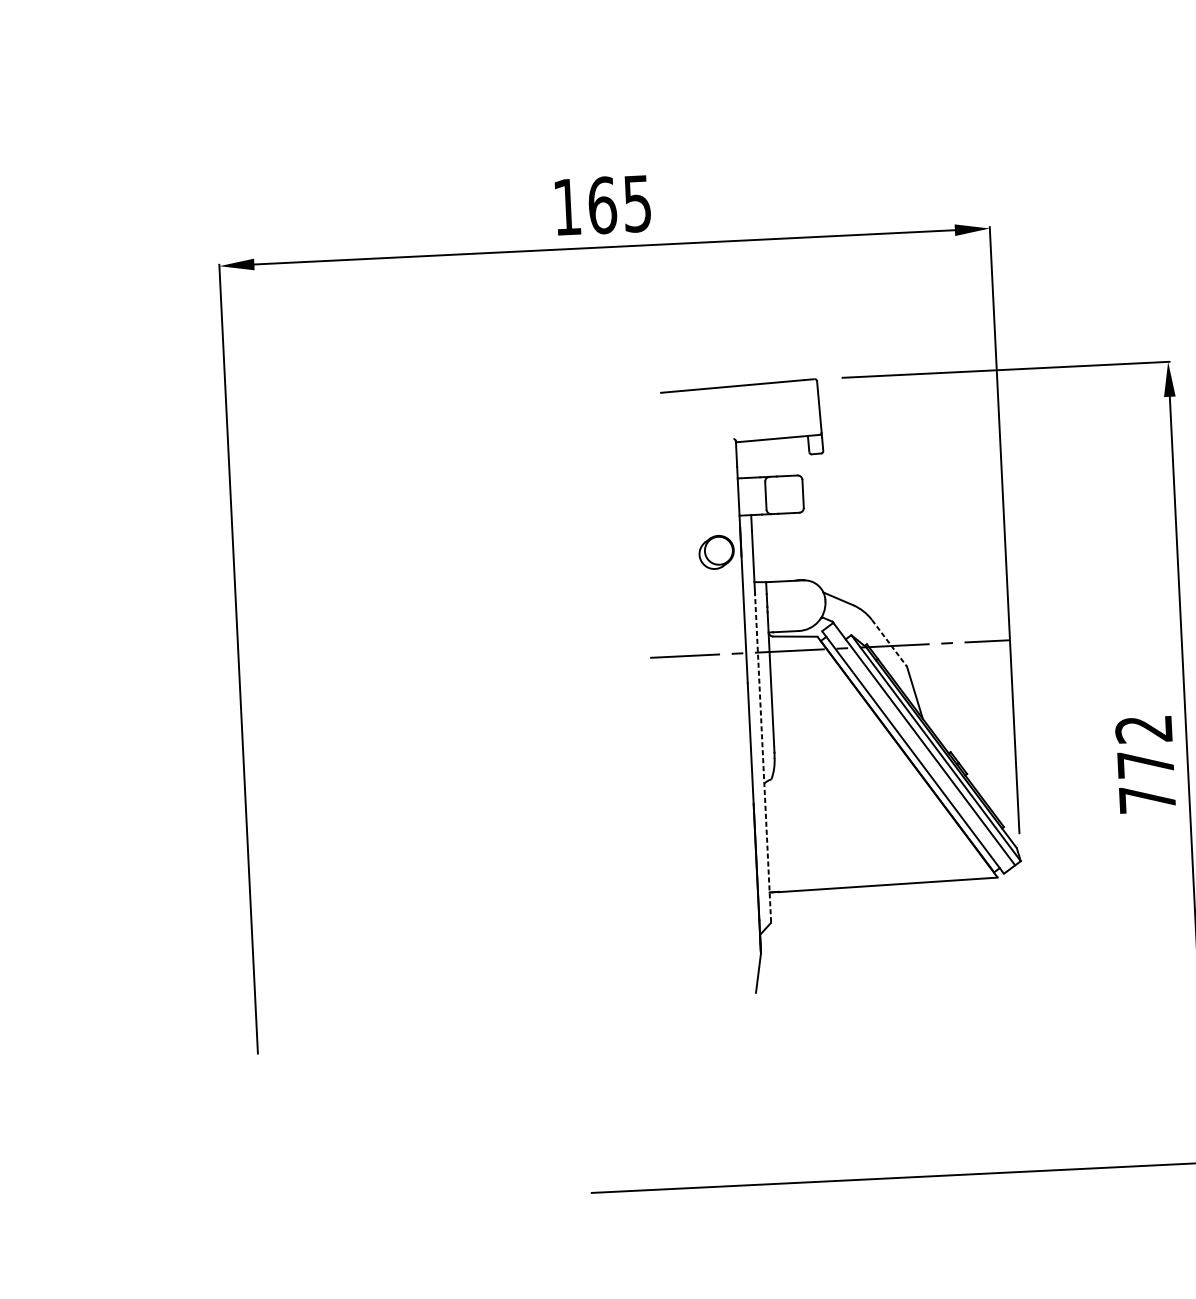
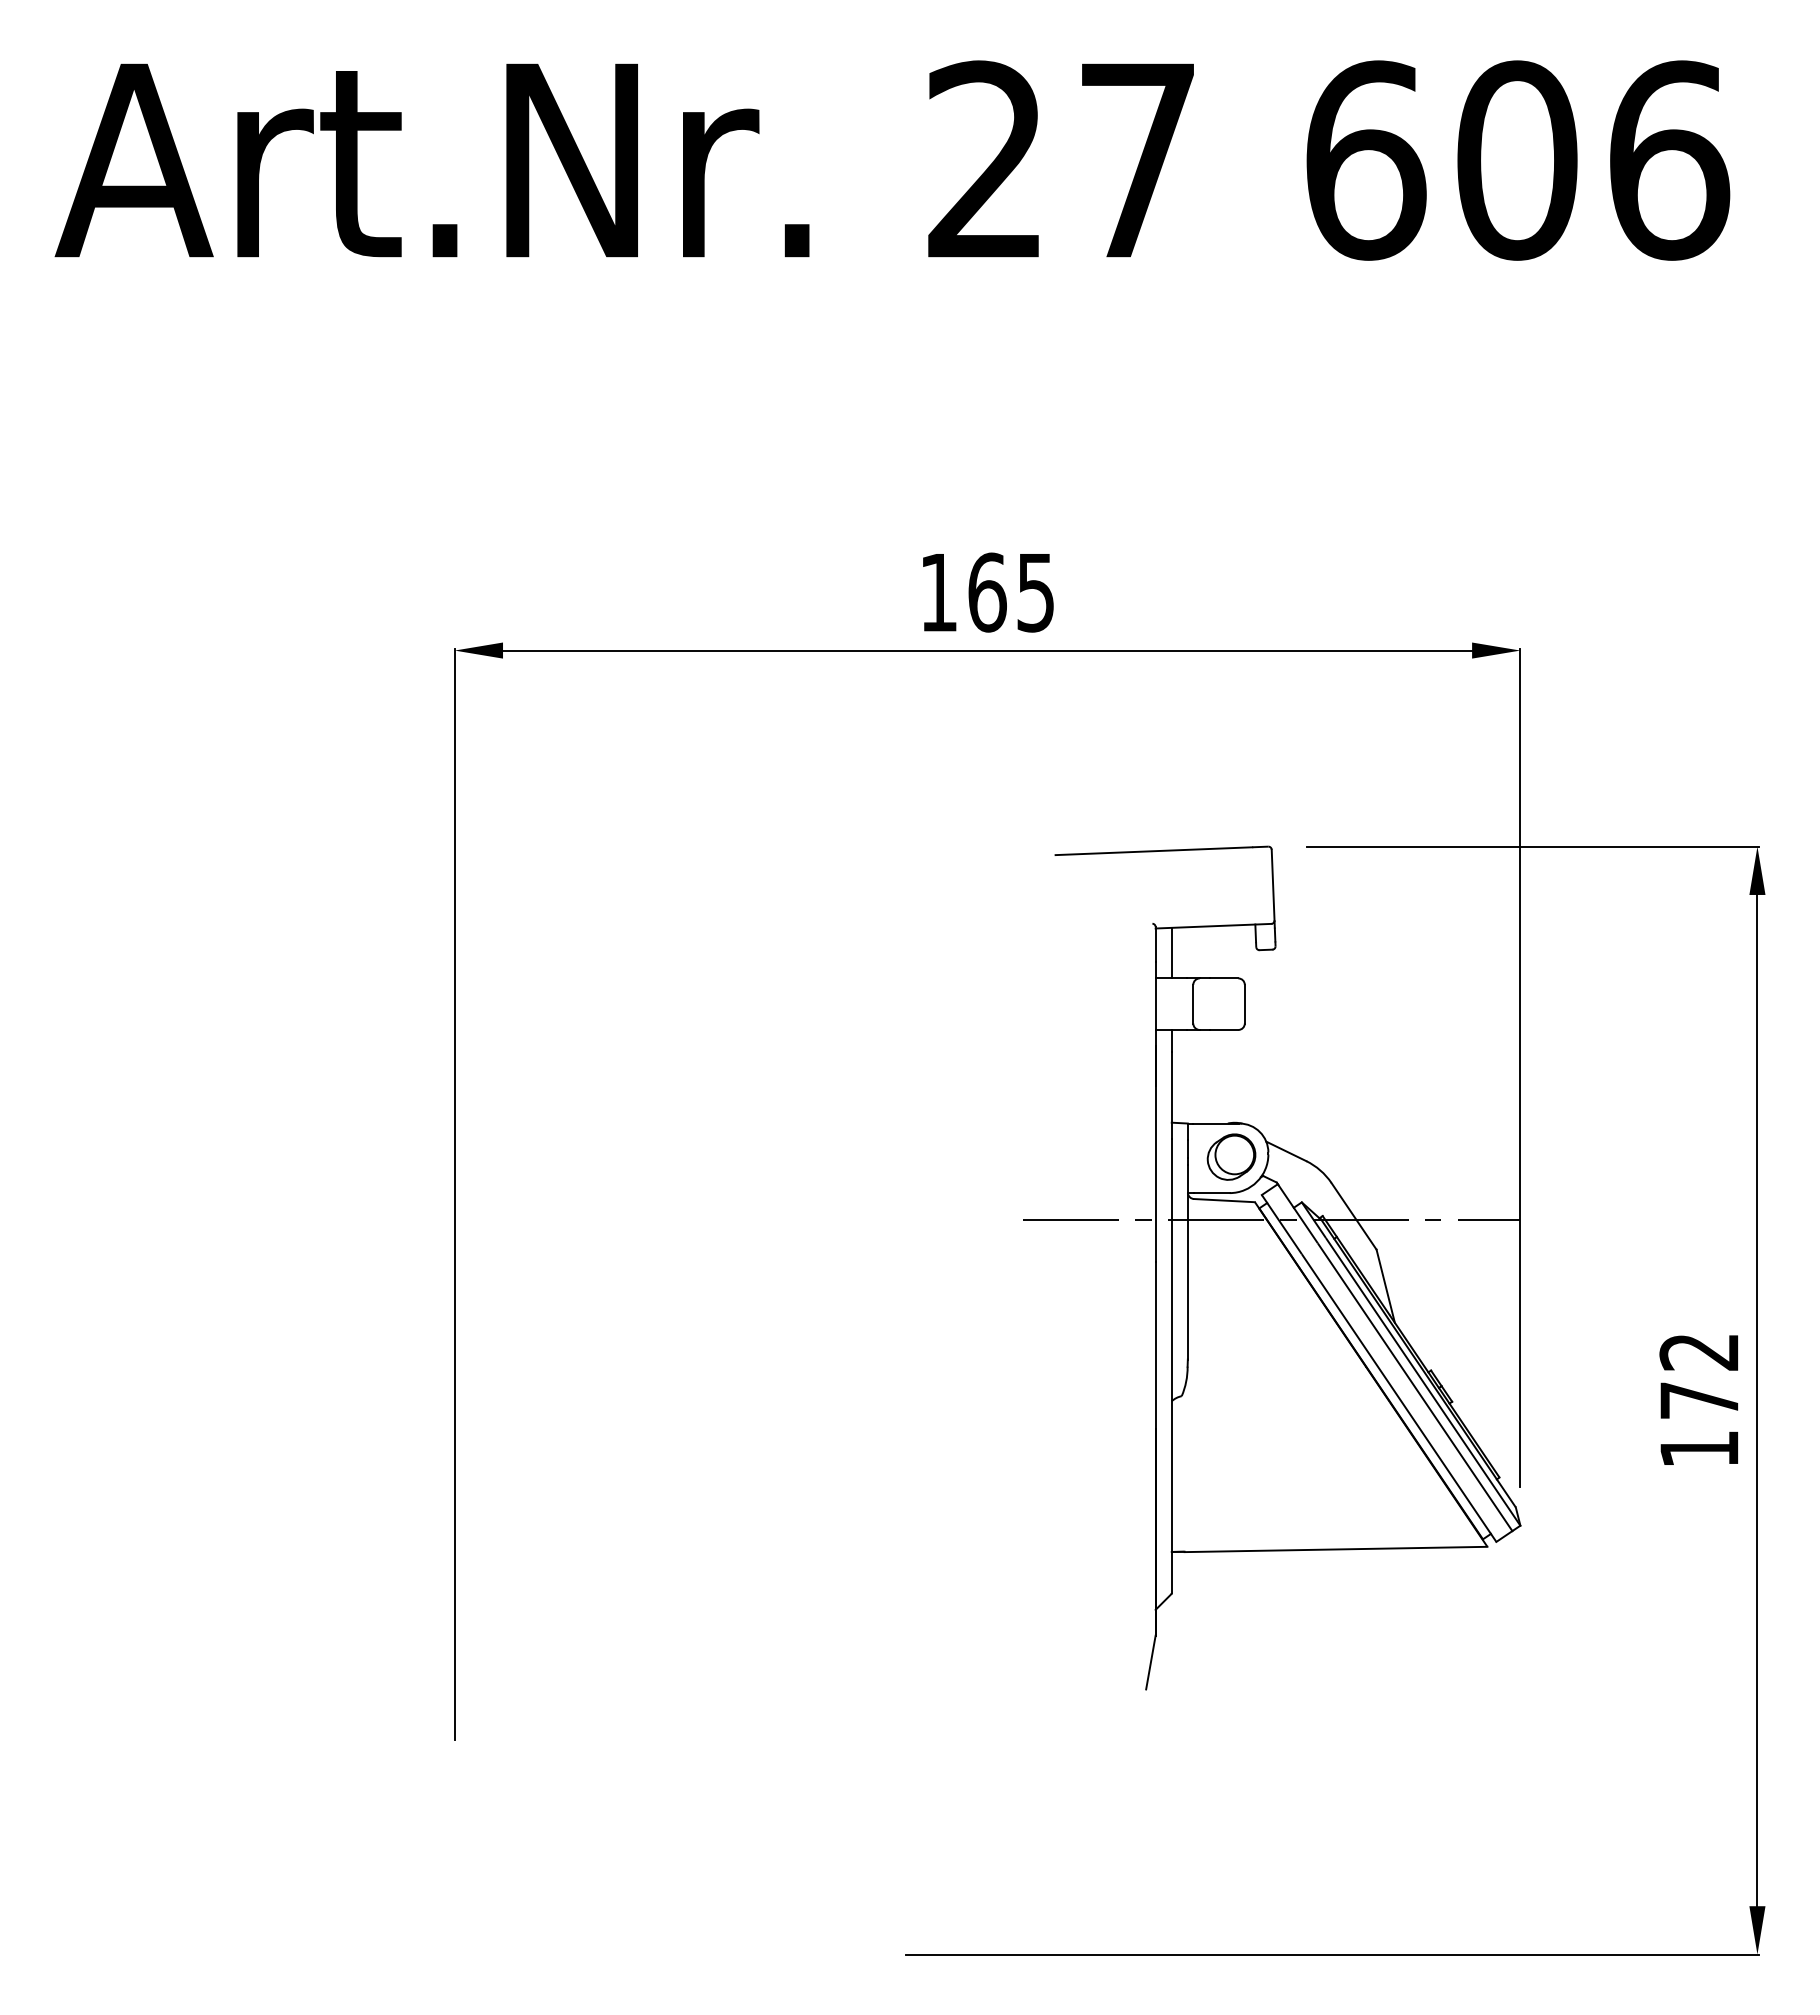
line: (748, 459) -> (1171, 952), added
part: (716, 551) -> (1231, 1156), moved
line: (889, 643) -> (1354, 1216), dashed -> solid
line: (762, 757) -> (1171, 1365), dashed -> solid
text: (1147, 799) -> (1699, 1449), 772 -> 172

